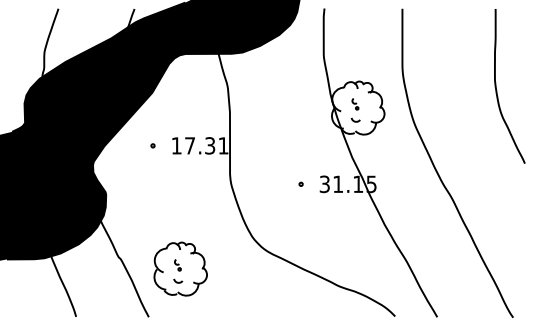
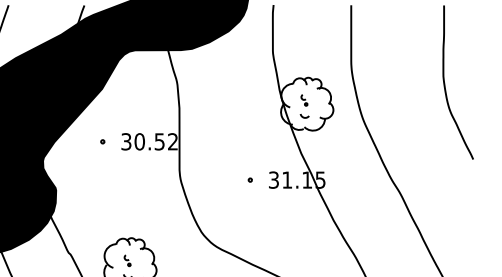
text: (199, 145) -> (149, 141), 17.31 -> 30.52

